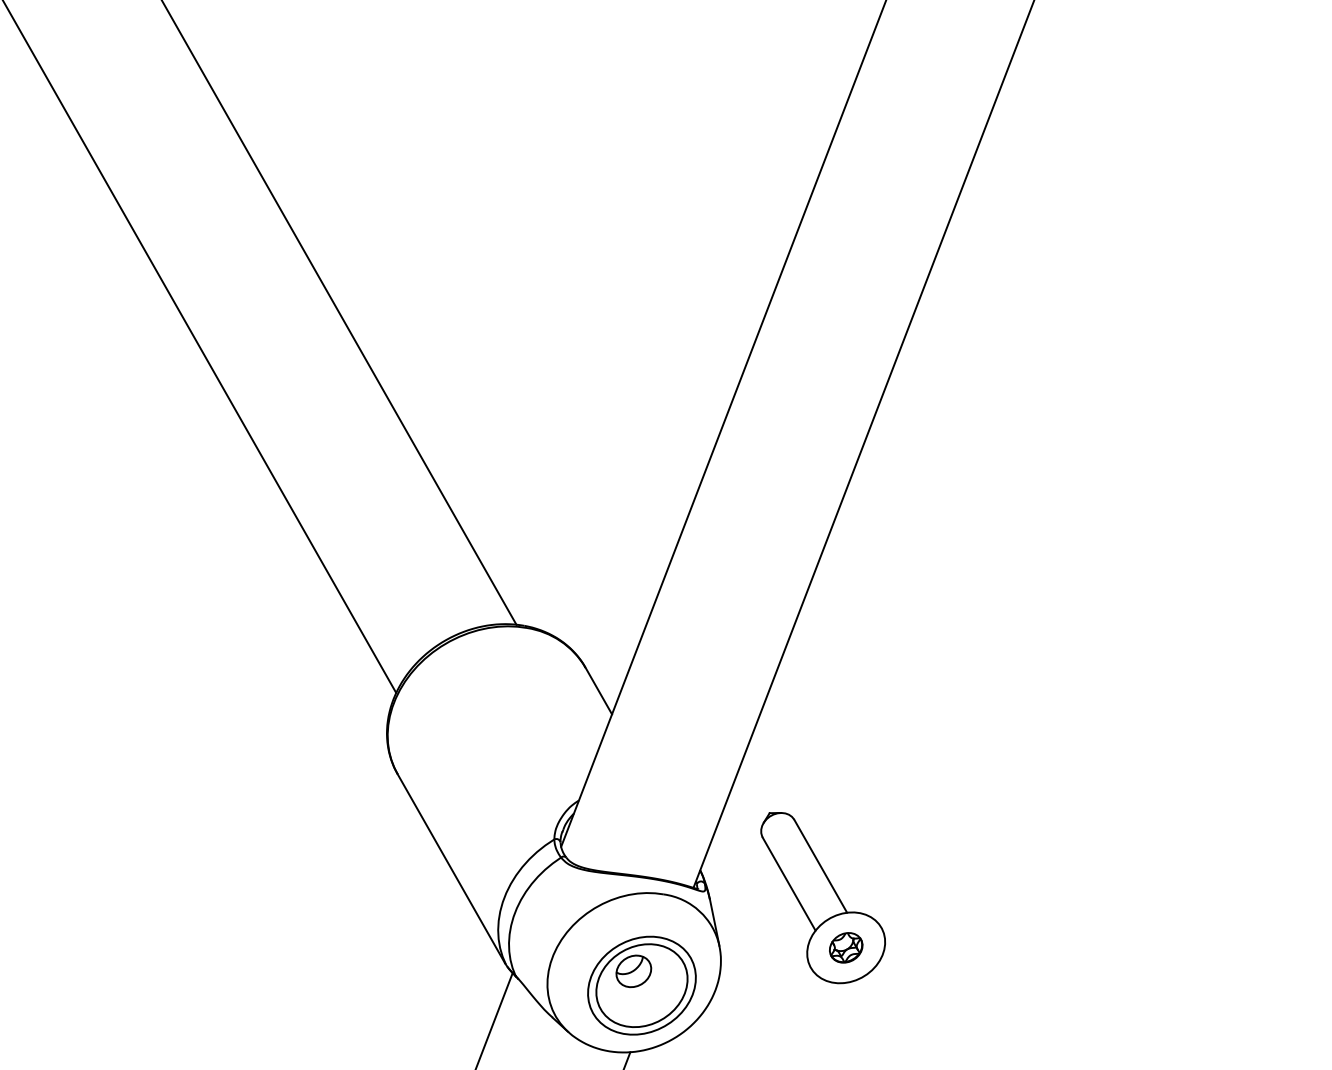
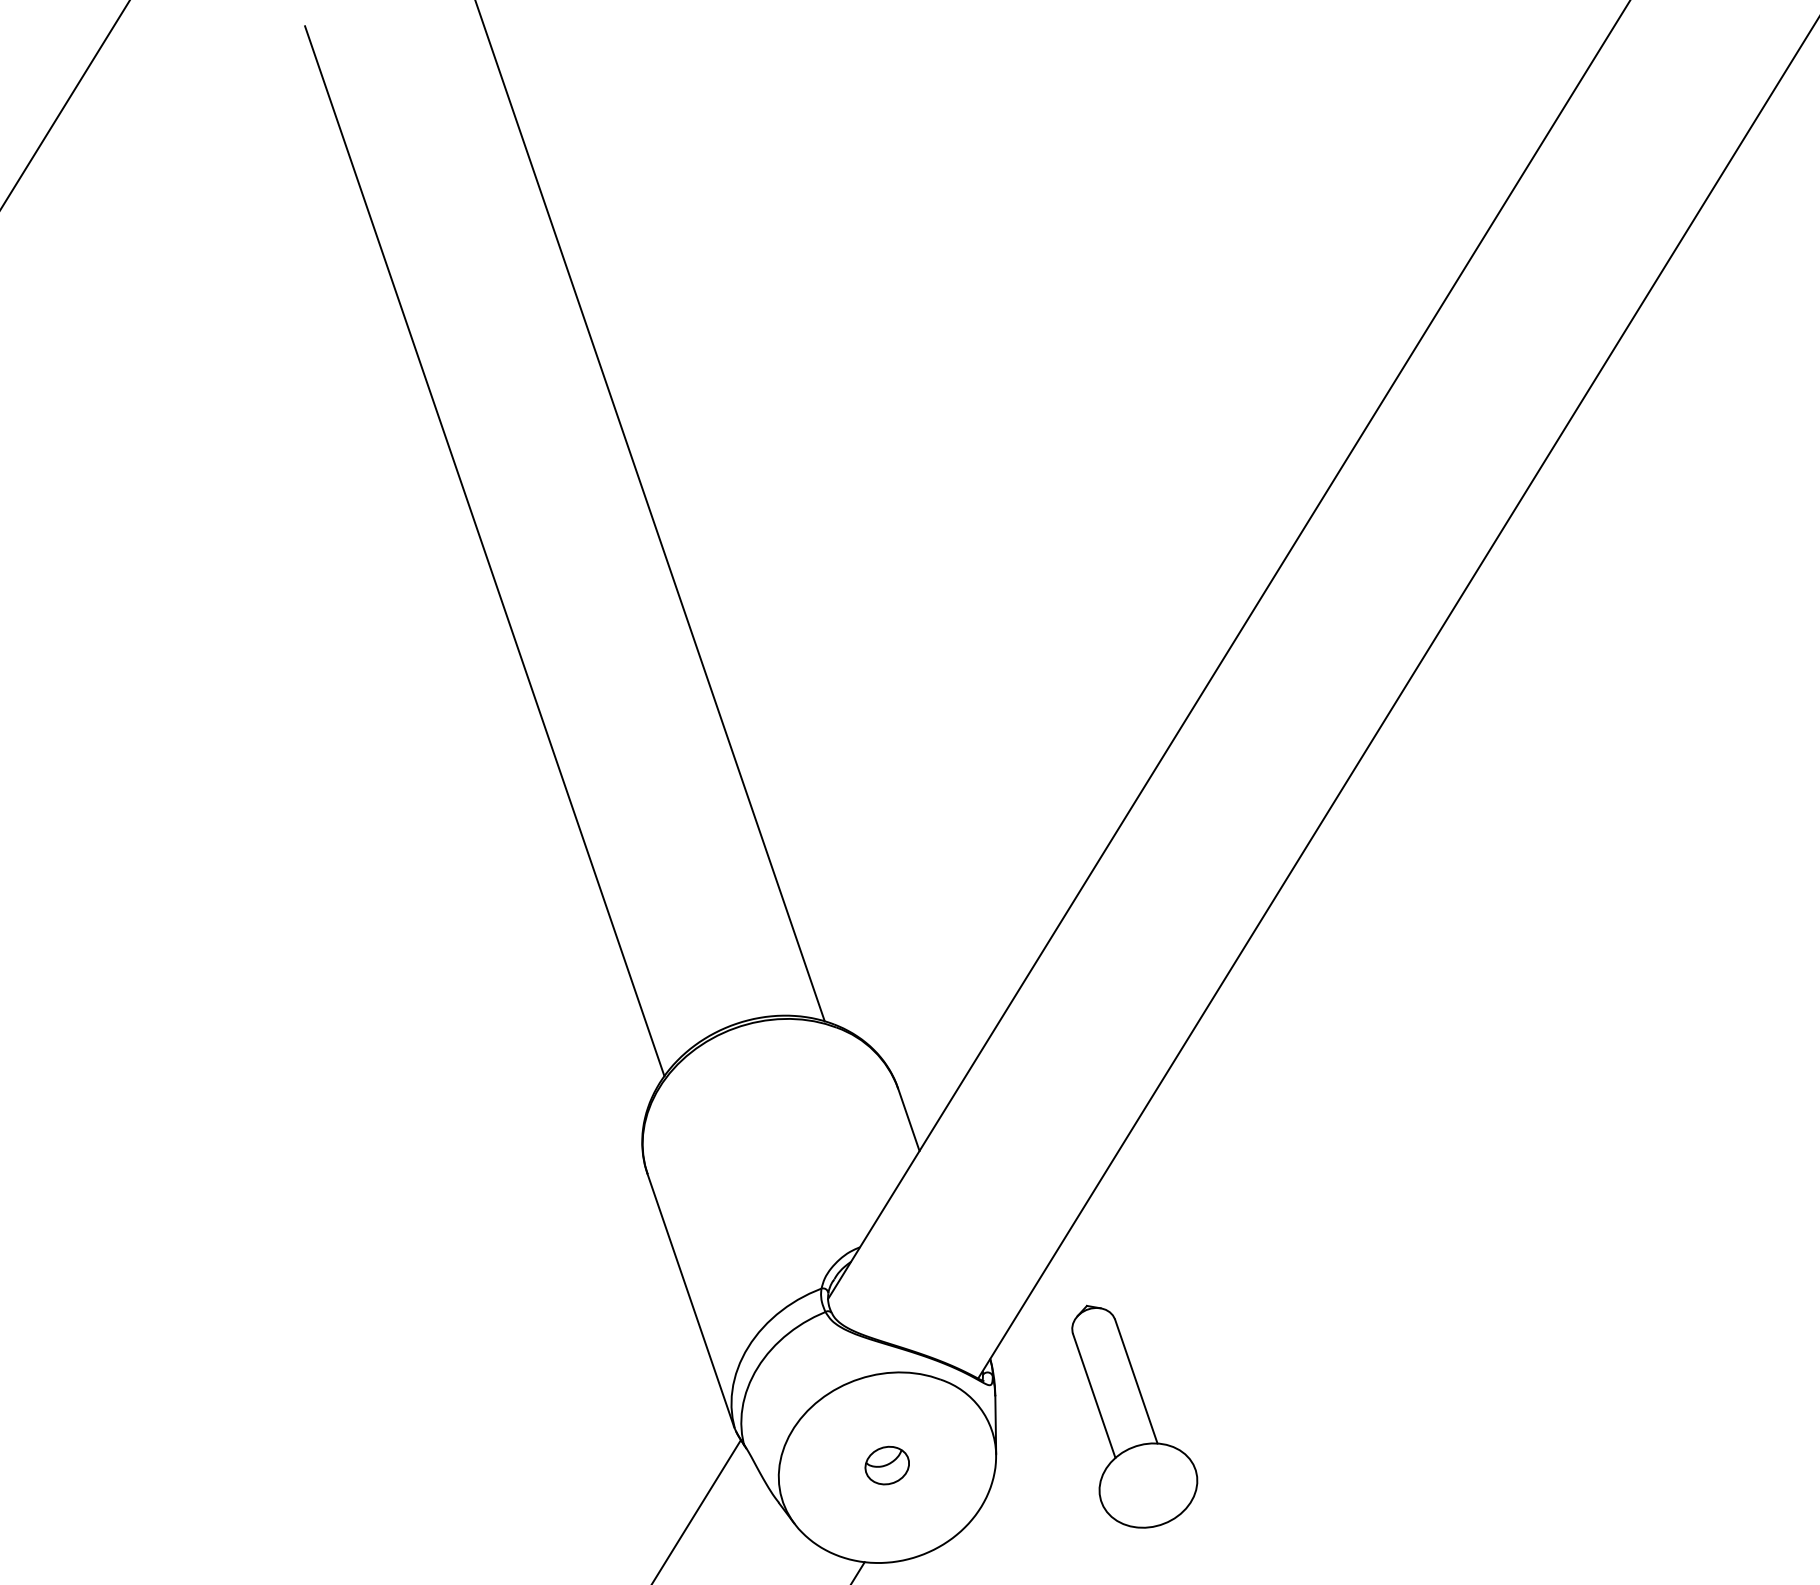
part: (846, 947) -> (1148, 1485), removed
part: (641, 985) -> (893, 1484), removed

